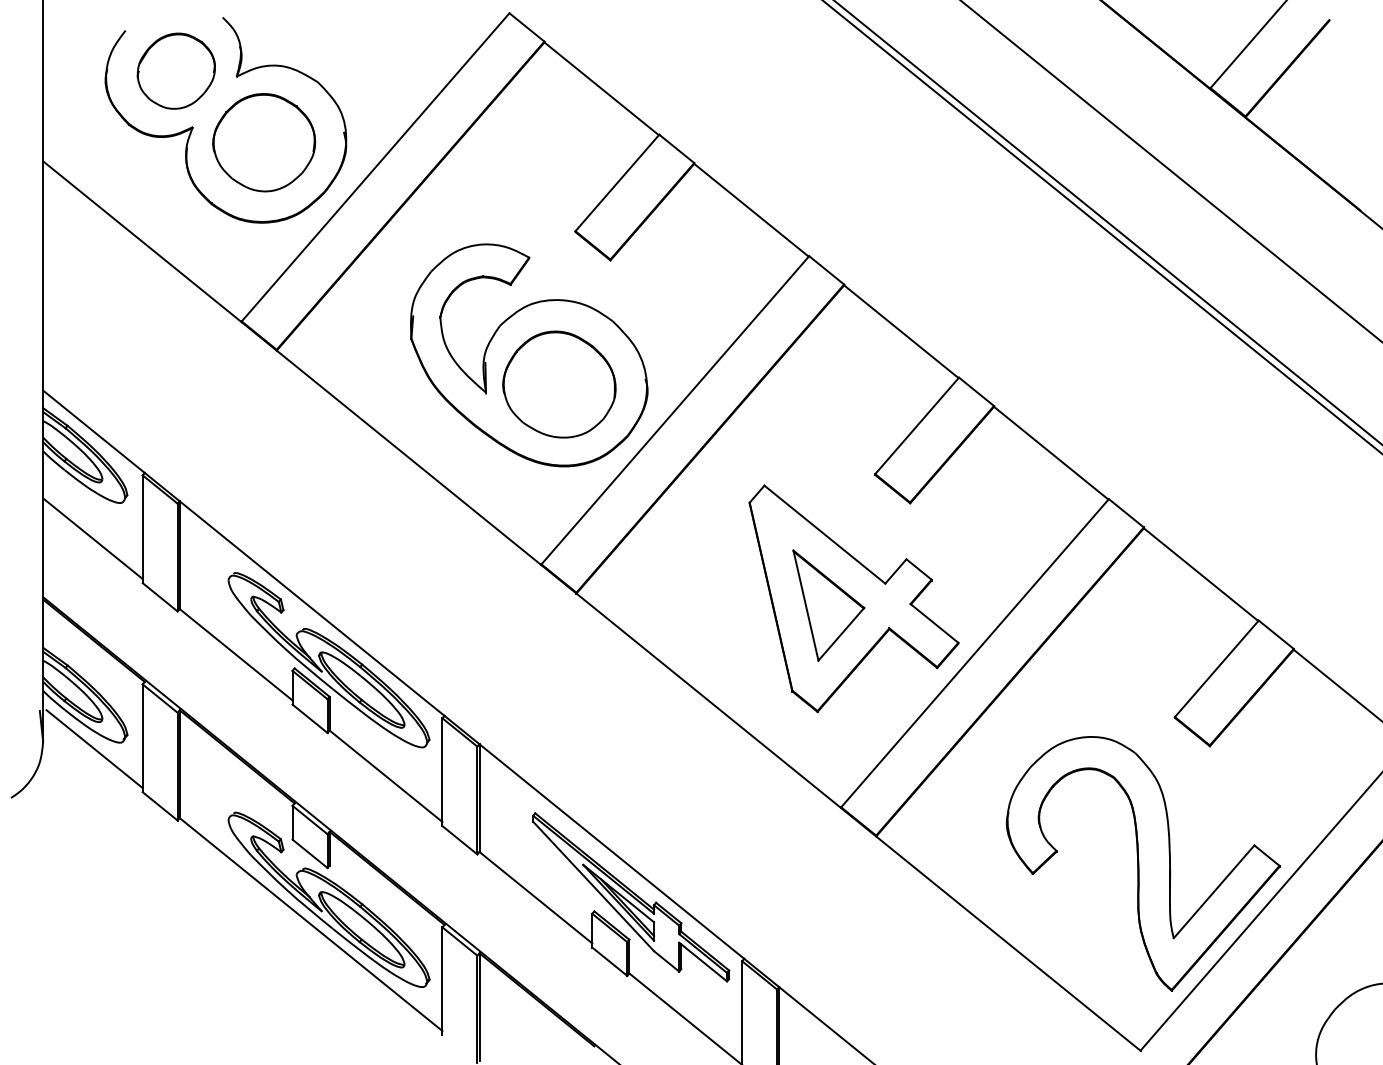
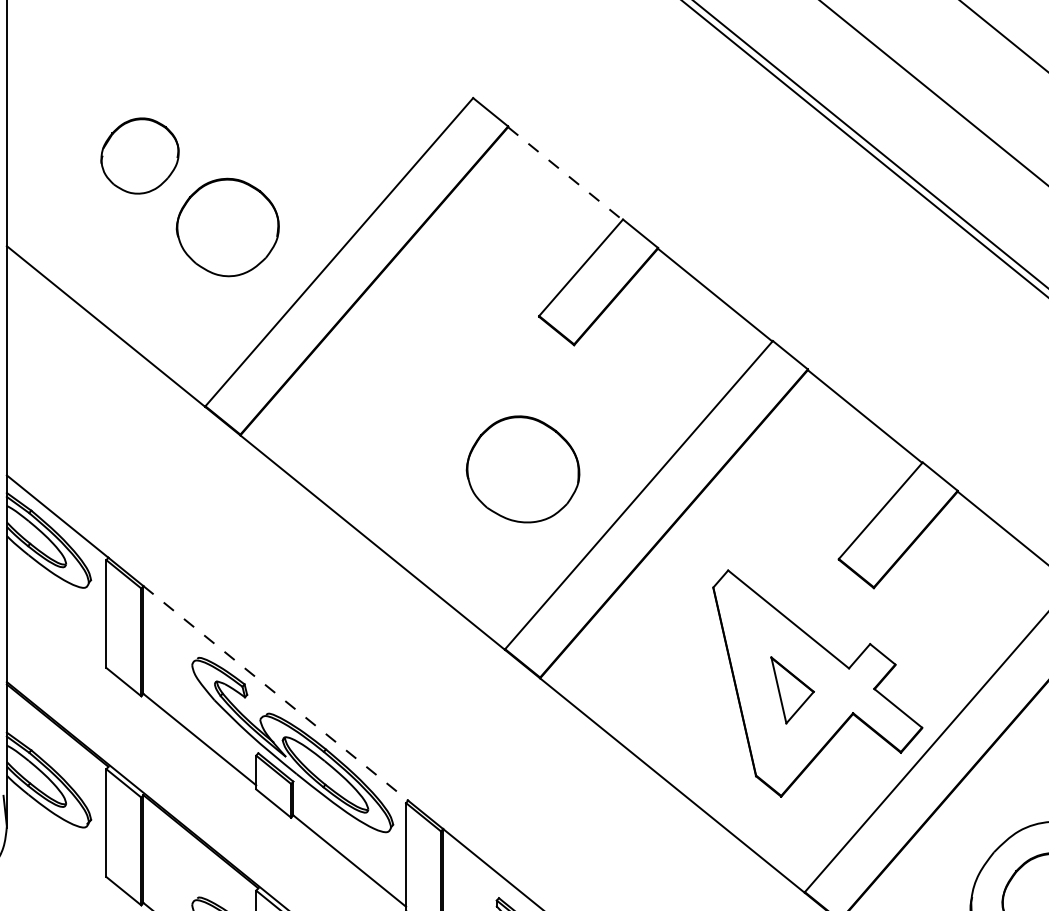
line: (601, 88) -> (565, 173), solid -> dashed
part: (193, 127) -> (157, 212), removed
part: (529, 355) -> (493, 440), removed
line: (92, 538) -> (56, 623), removed
part: (828, 605) -> (792, 690), size x0.6
line: (312, 608) -> (276, 693), solid -> dashed
line: (94, 749) -> (58, 834), removed

